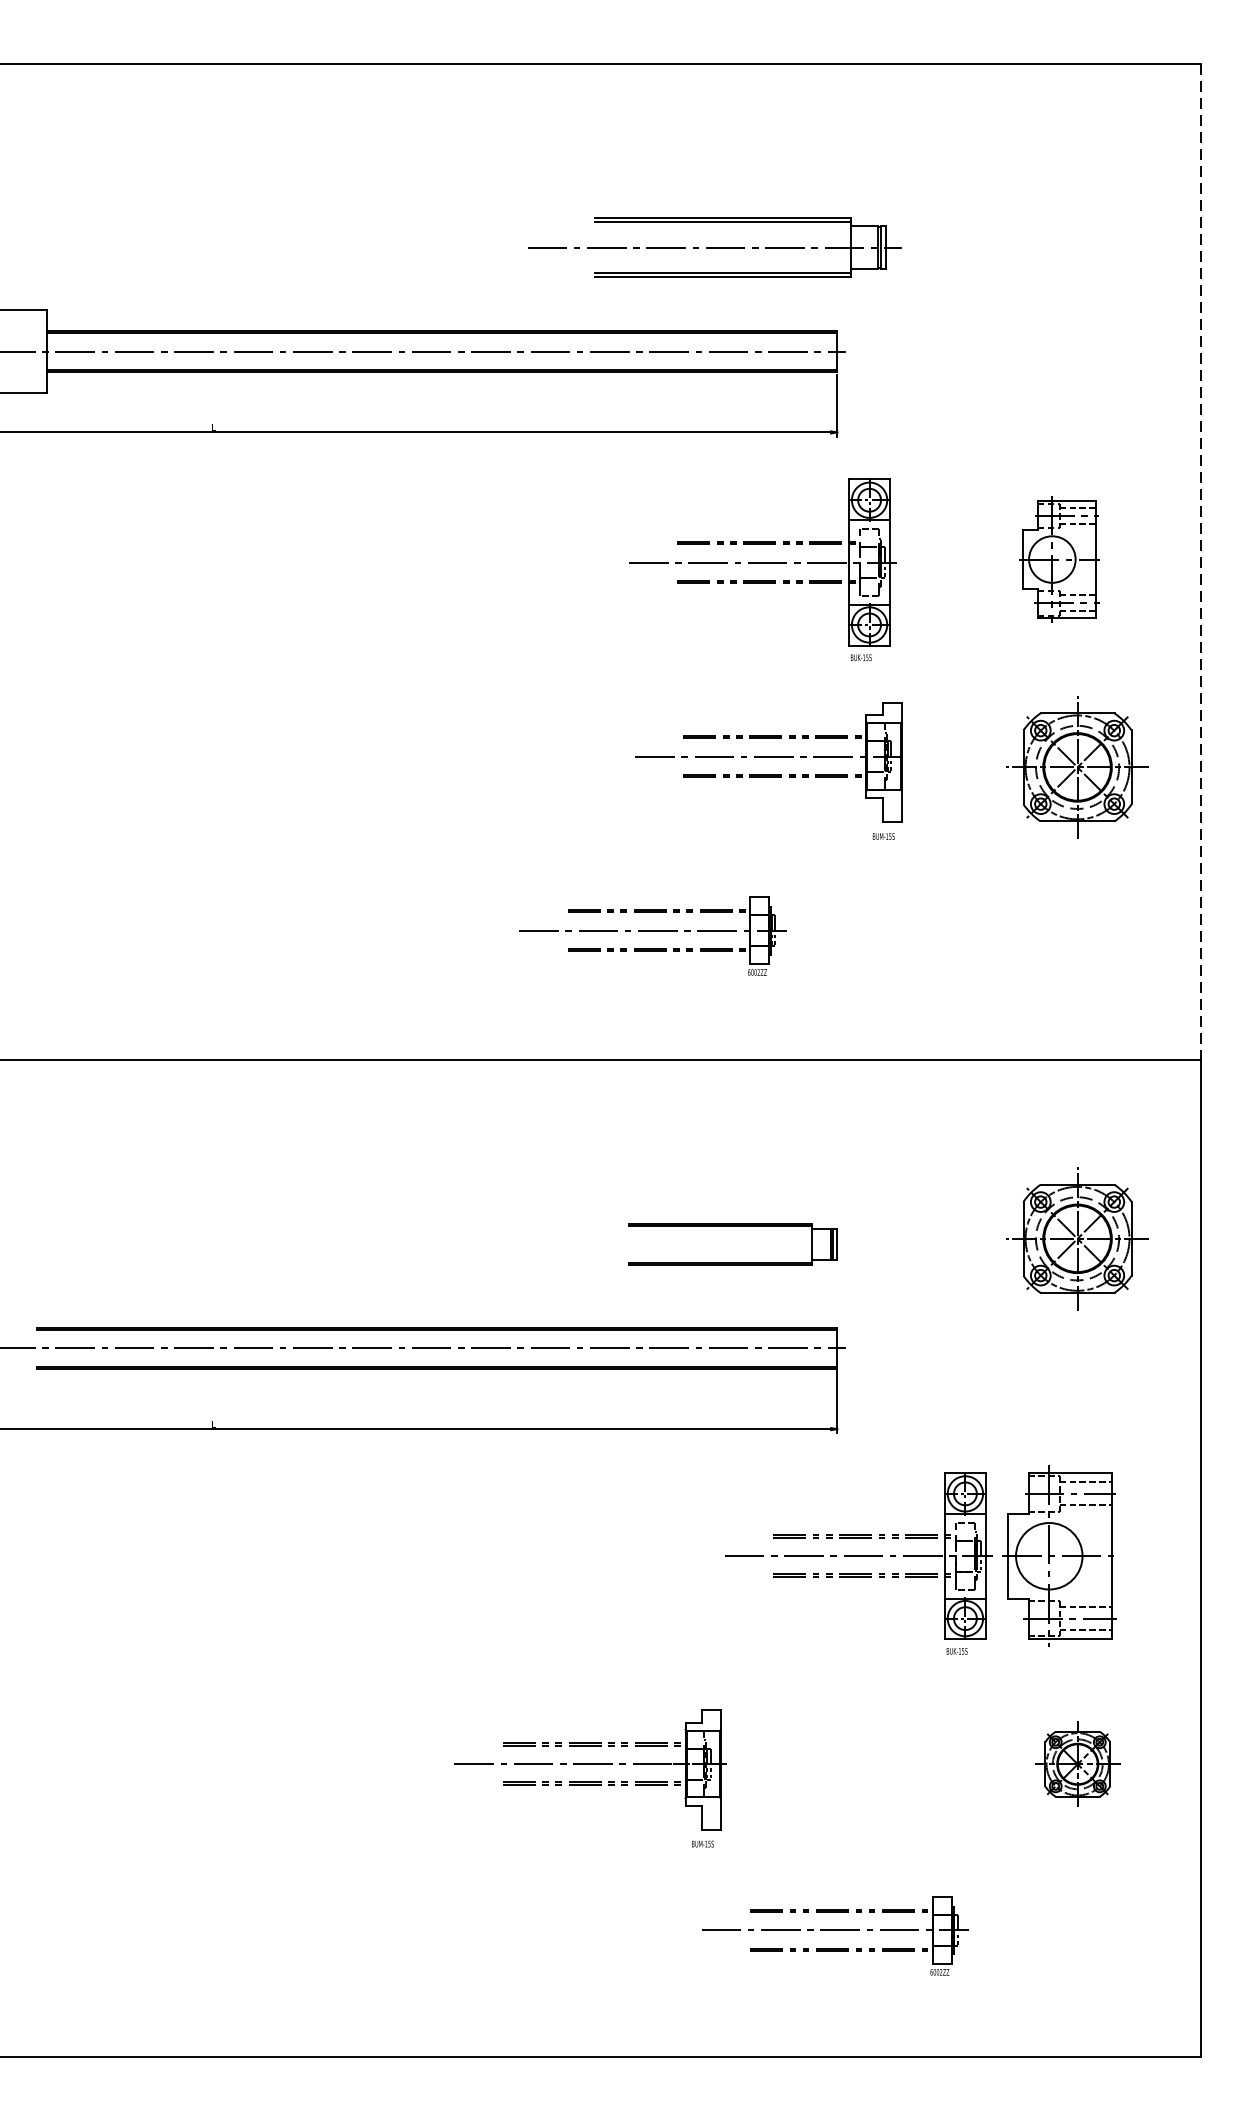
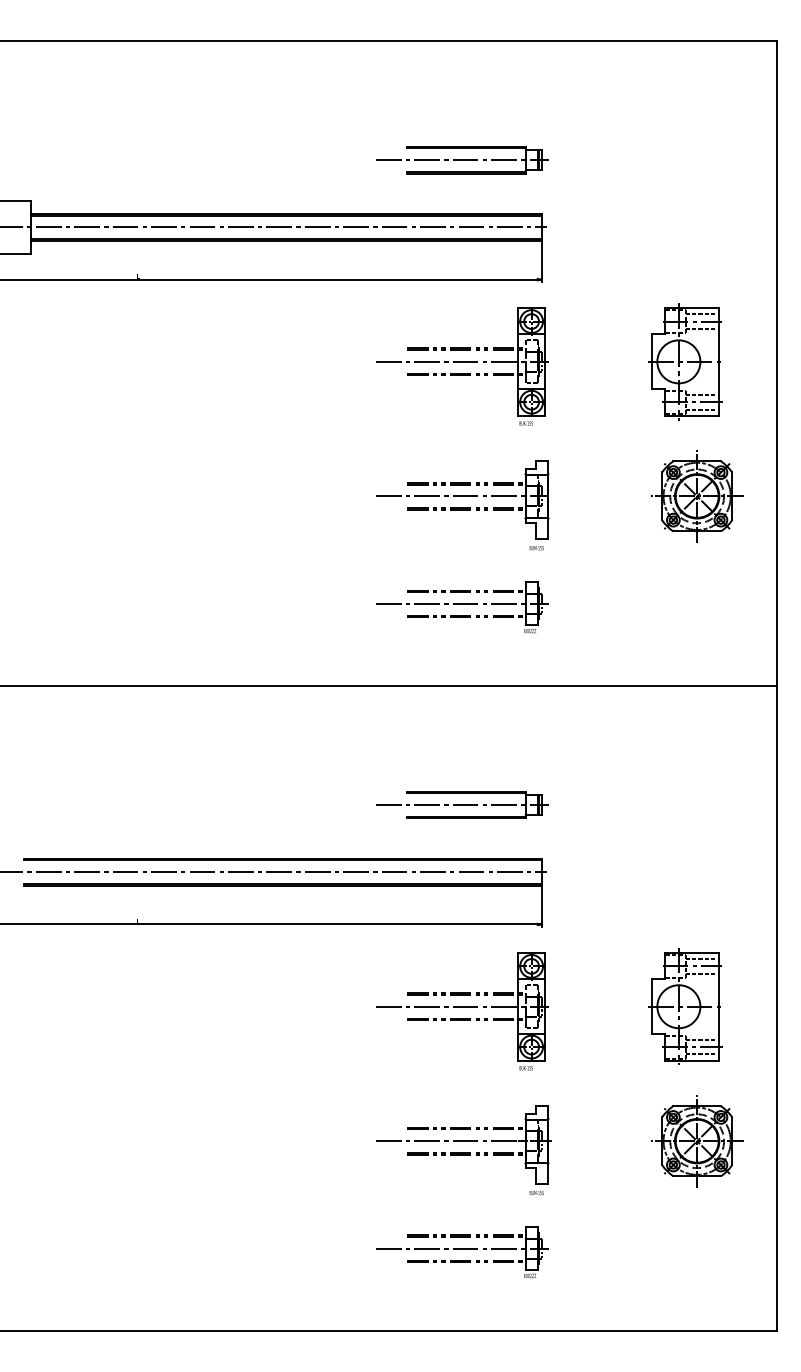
part: (714, 248) -> (462, 160), size x0.71
part: (1059, 558) -> (685, 361), size x1.43
line: (1201, 563) -> (777, 364), dashed -> solid
part: (762, 569) -> (462, 366), moved
part: (768, 770) -> (462, 505), moved
part: (653, 936) -> (462, 607), moved
part: (1078, 1239) -> (697, 801), removed
line: (714, 1245) -> (462, 805), added
part: (858, 1563) -> (462, 1011), moved
part: (1078, 1764) -> (697, 1141), size x1.67
part: (589, 1776) -> (463, 1149), moved
part: (835, 1934) -> (462, 1251), moved

